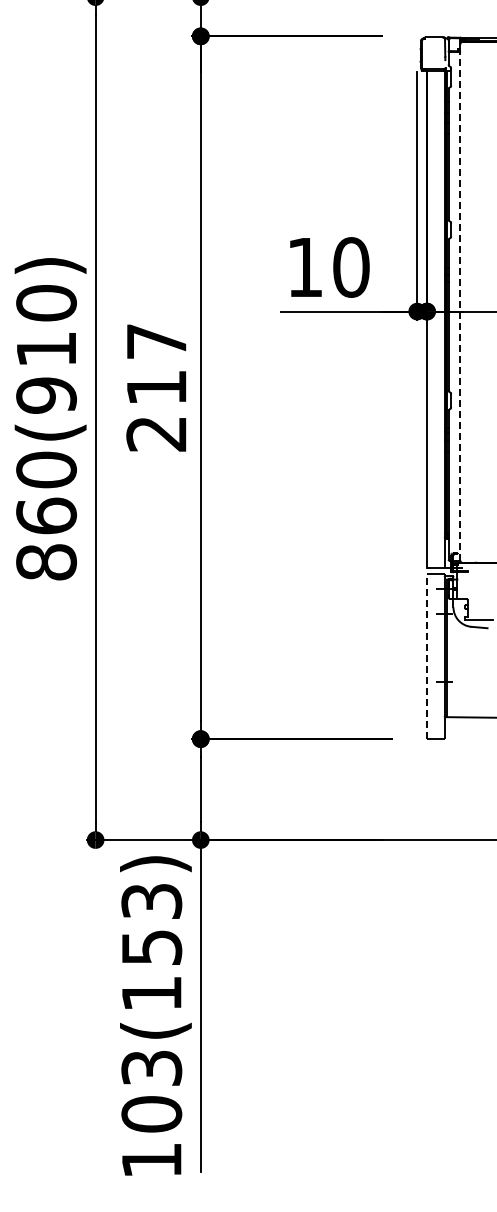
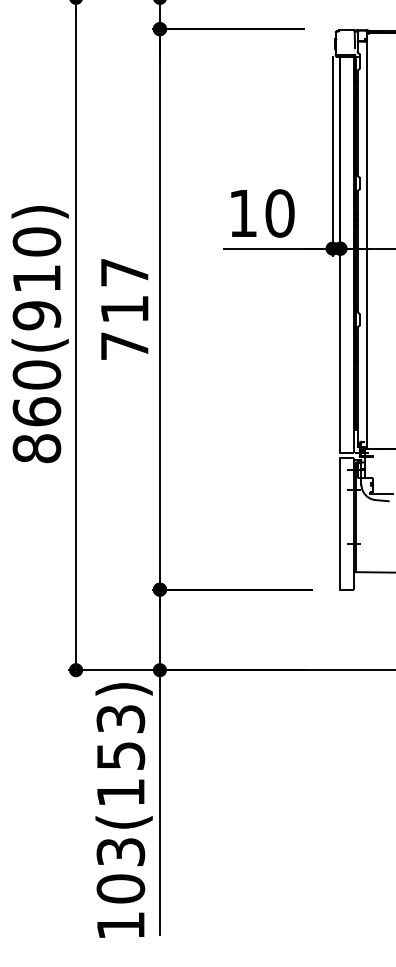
line: (460, 302) -> (367, 241), dashed -> solid
text: (156, 434) -> (124, 346), 217 -> 717
line: (427, 656) -> (340, 523), dashed -> solid

